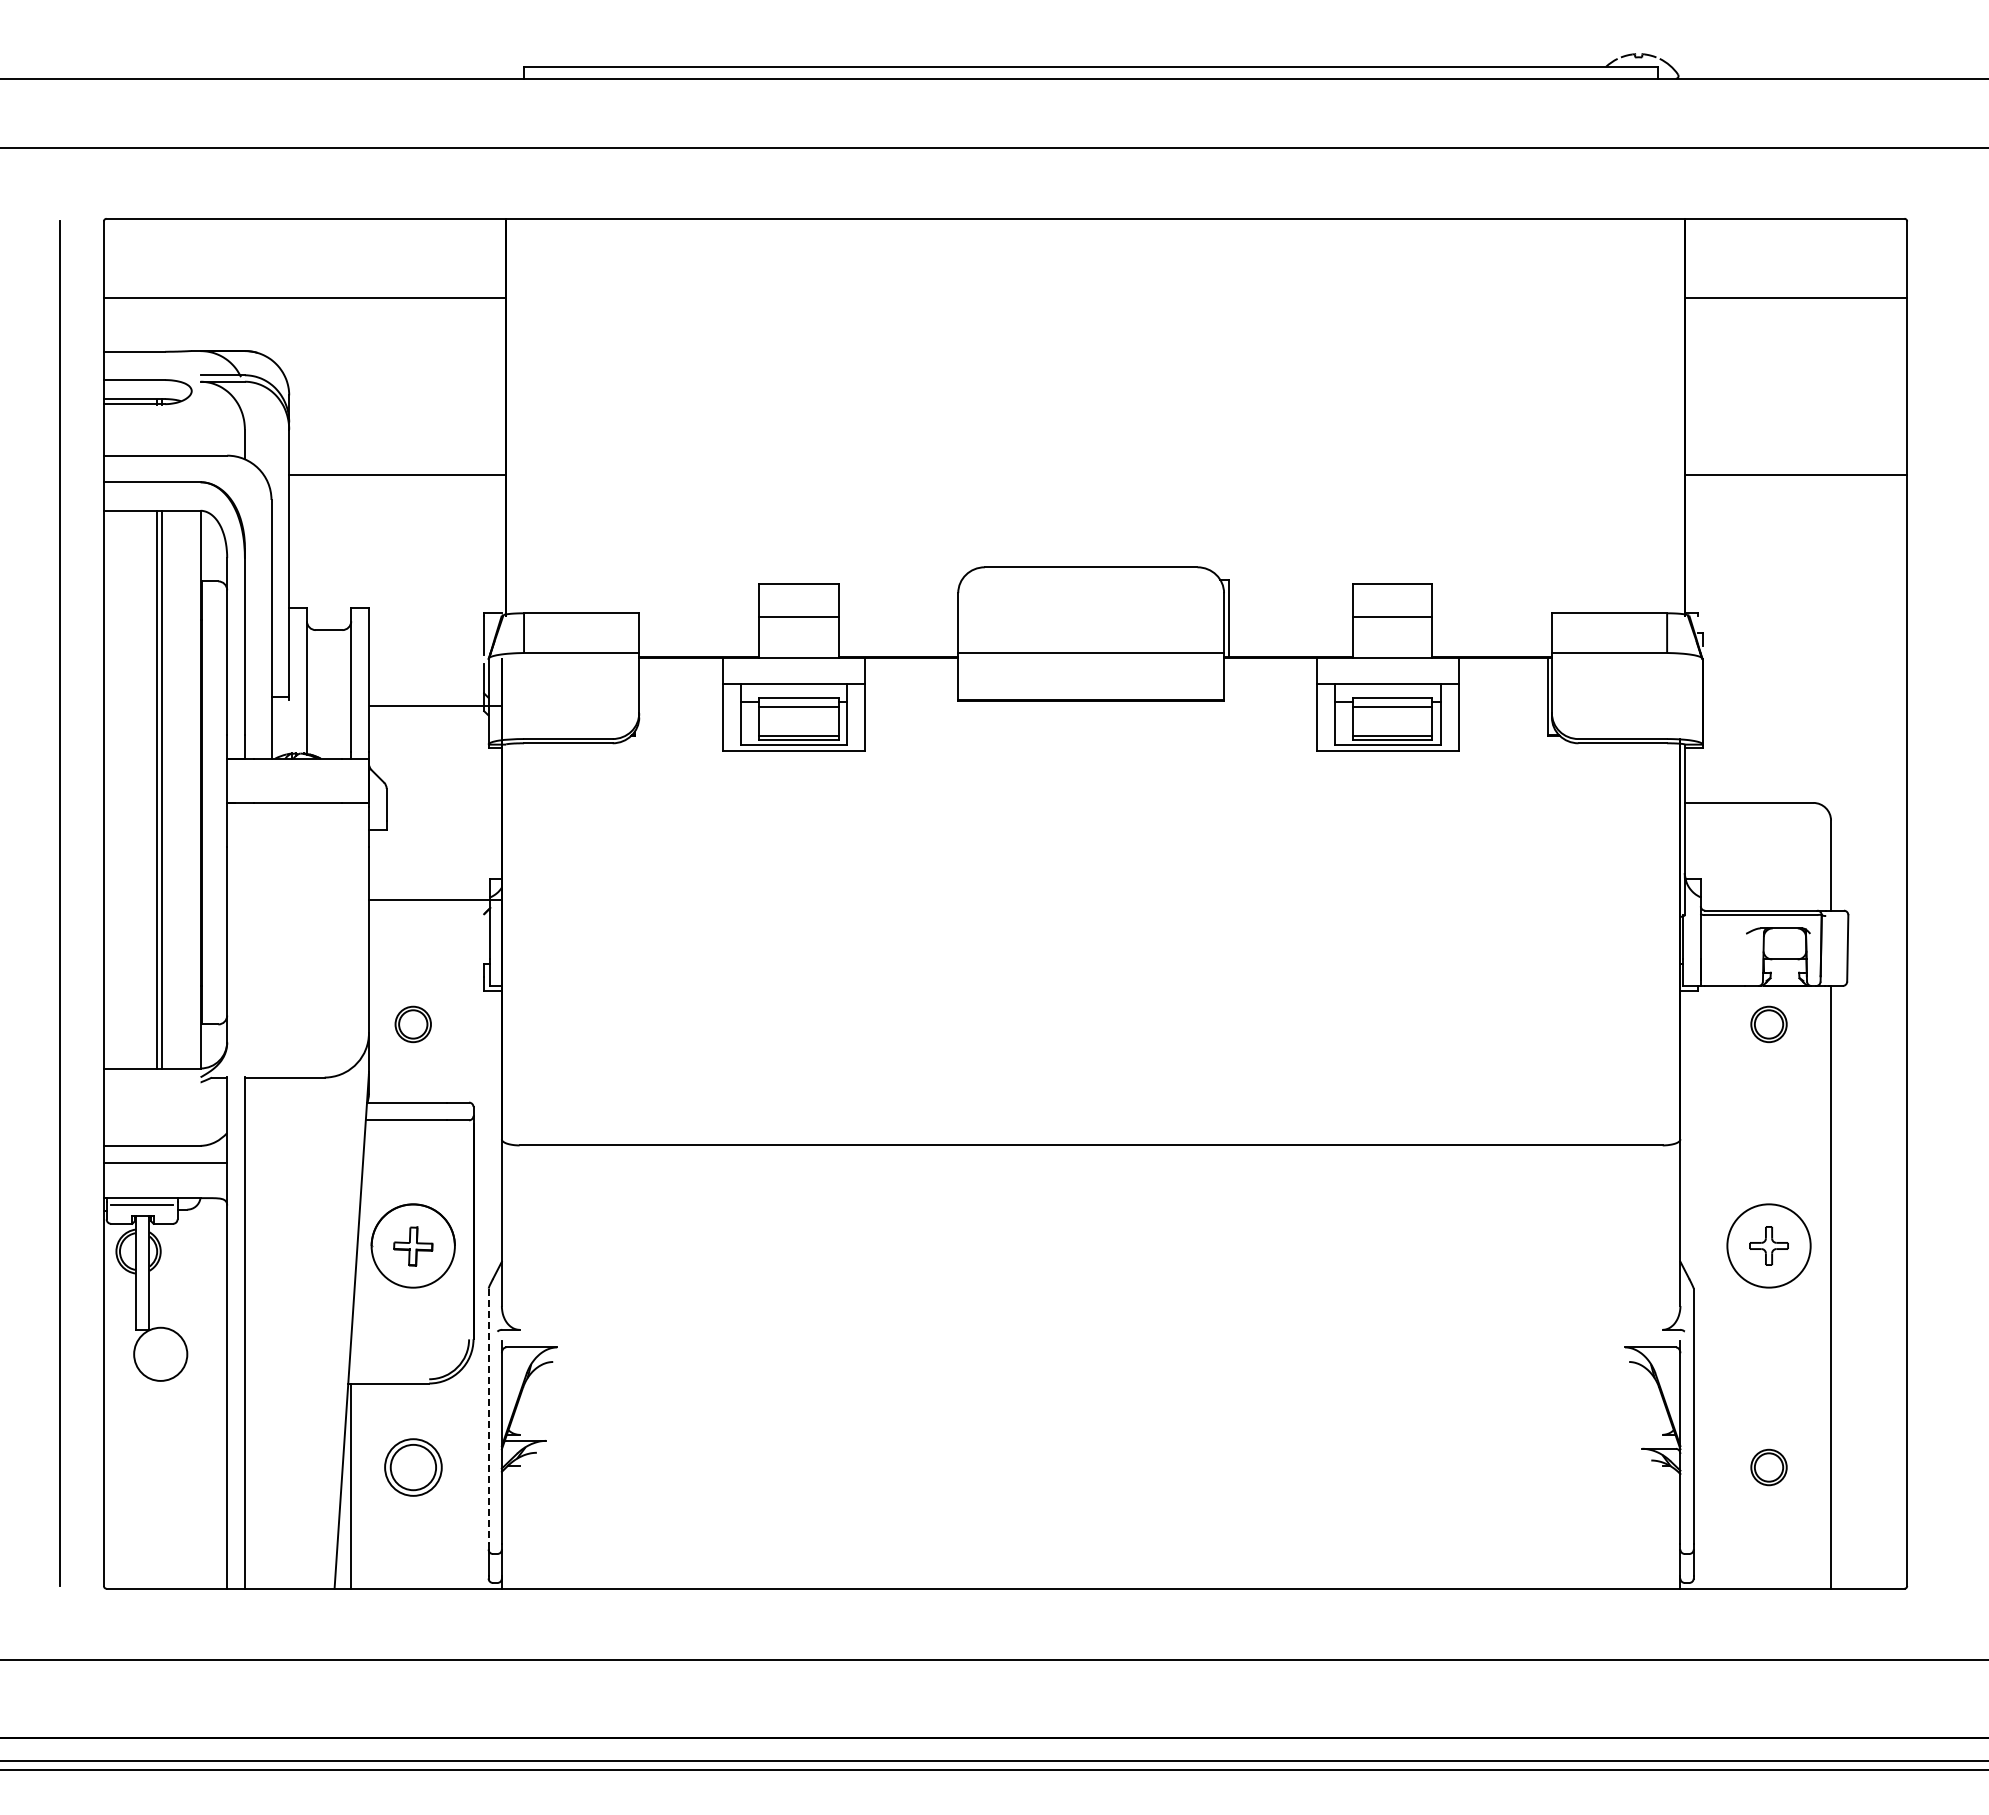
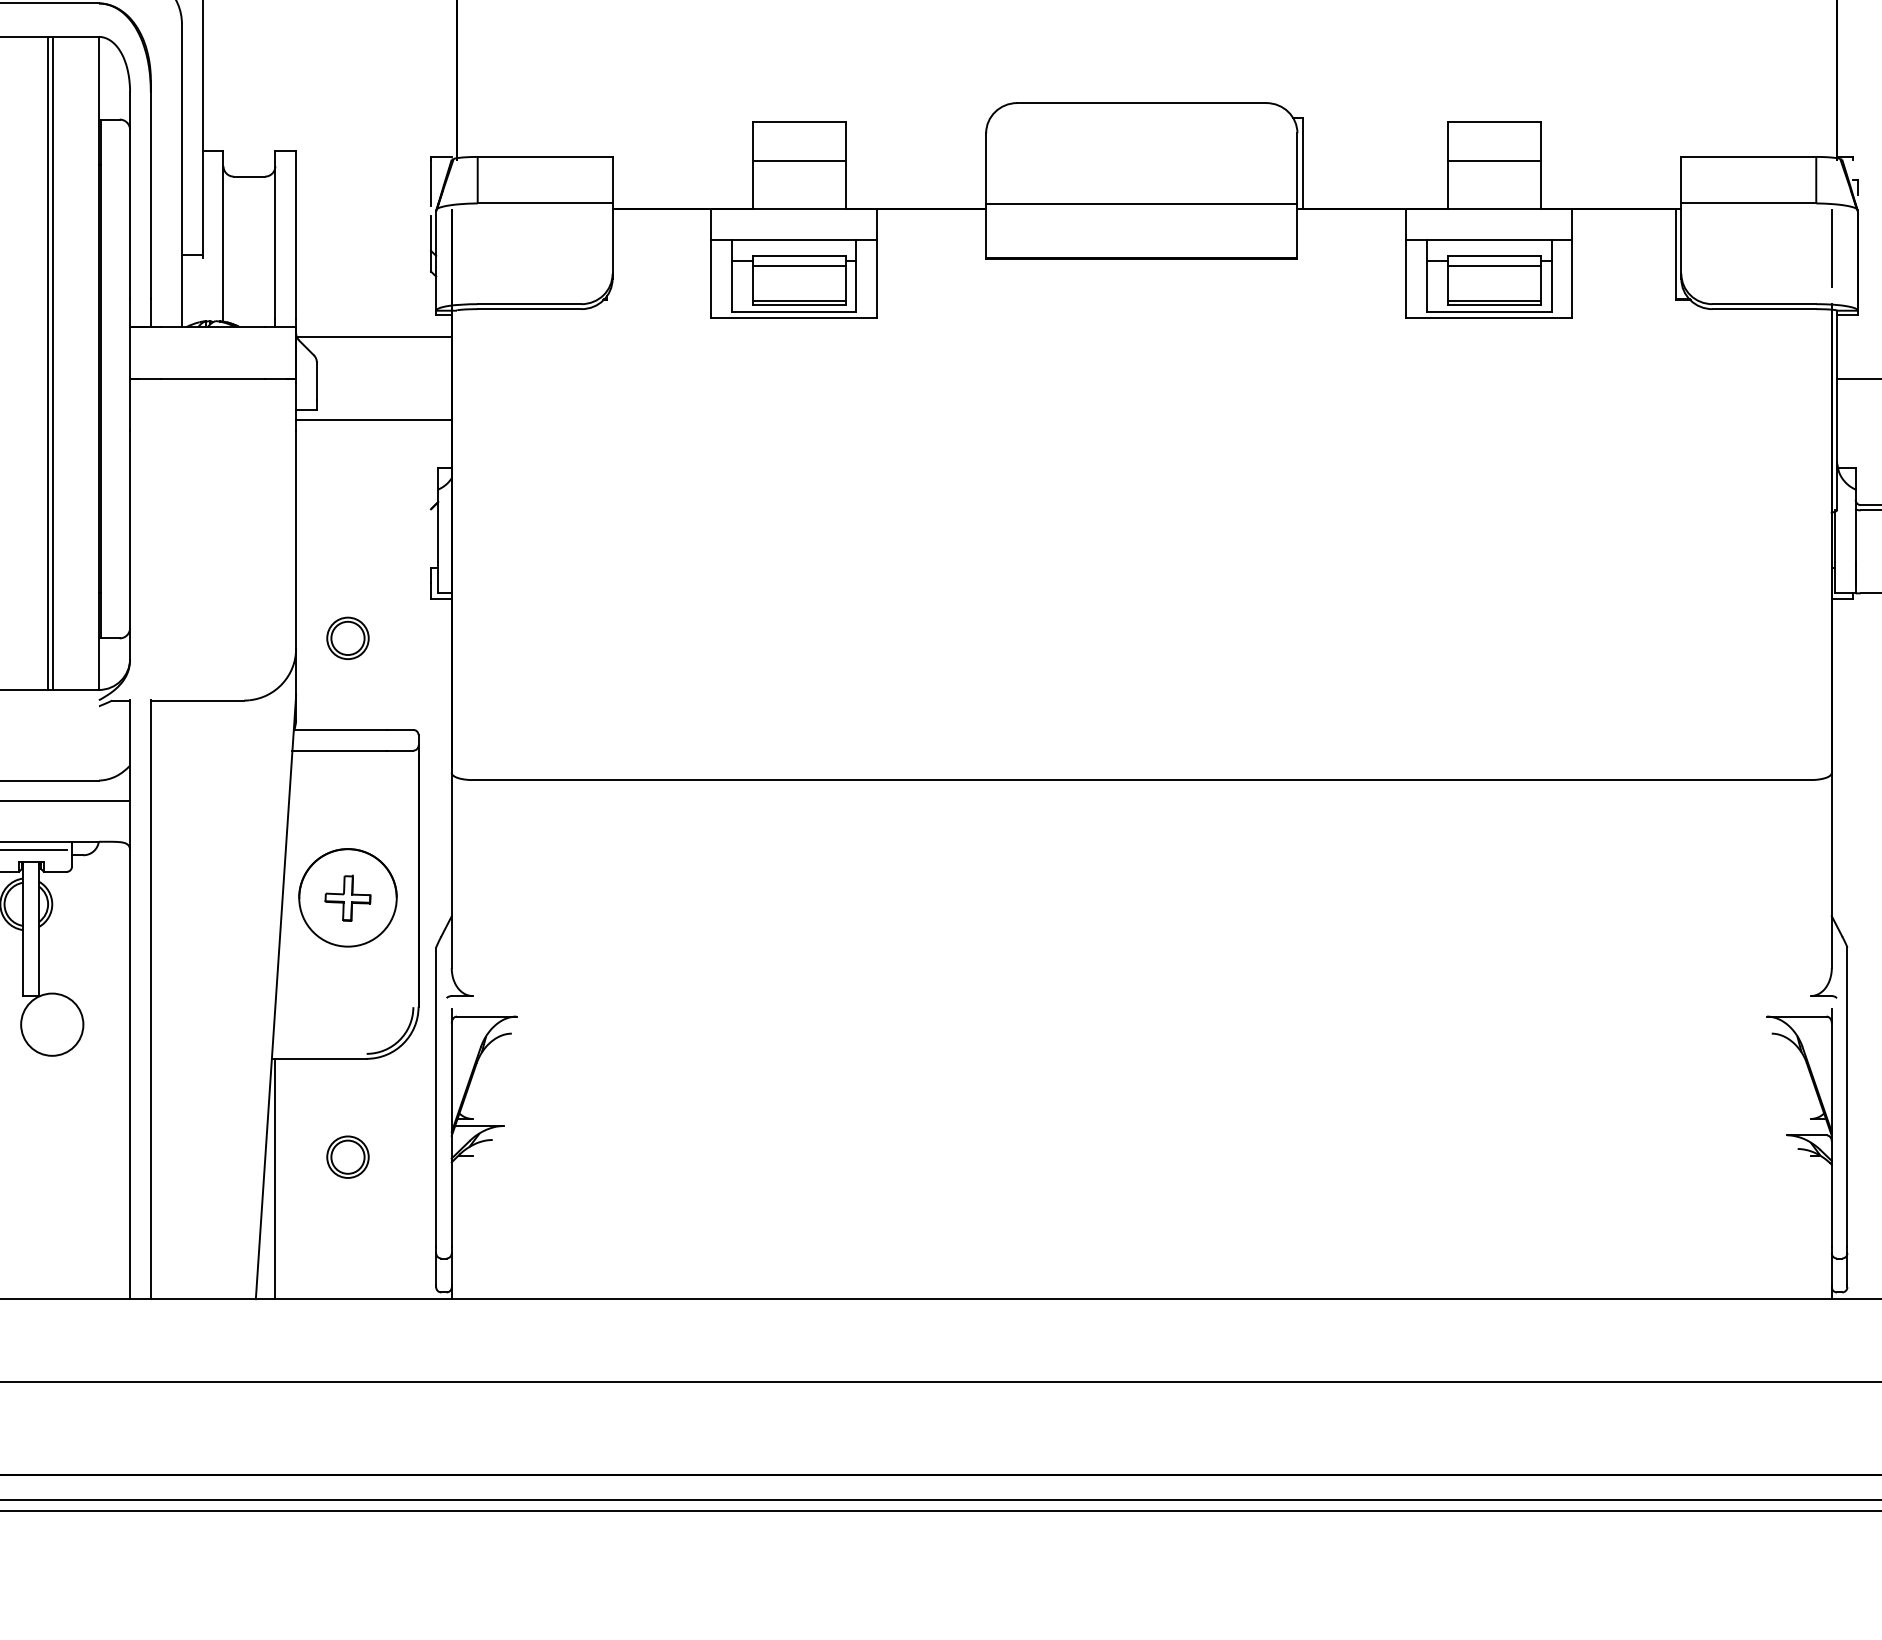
line: (1680, 691) -> (1831, 248), added
line: (435, 706) -> (374, 337), moved
line: (434, 900) -> (372, 420), moved
line: (488, 1416) -> (436, 1097), dashed -> solid
part: (412, 1467) -> (347, 1157), size x0.62

